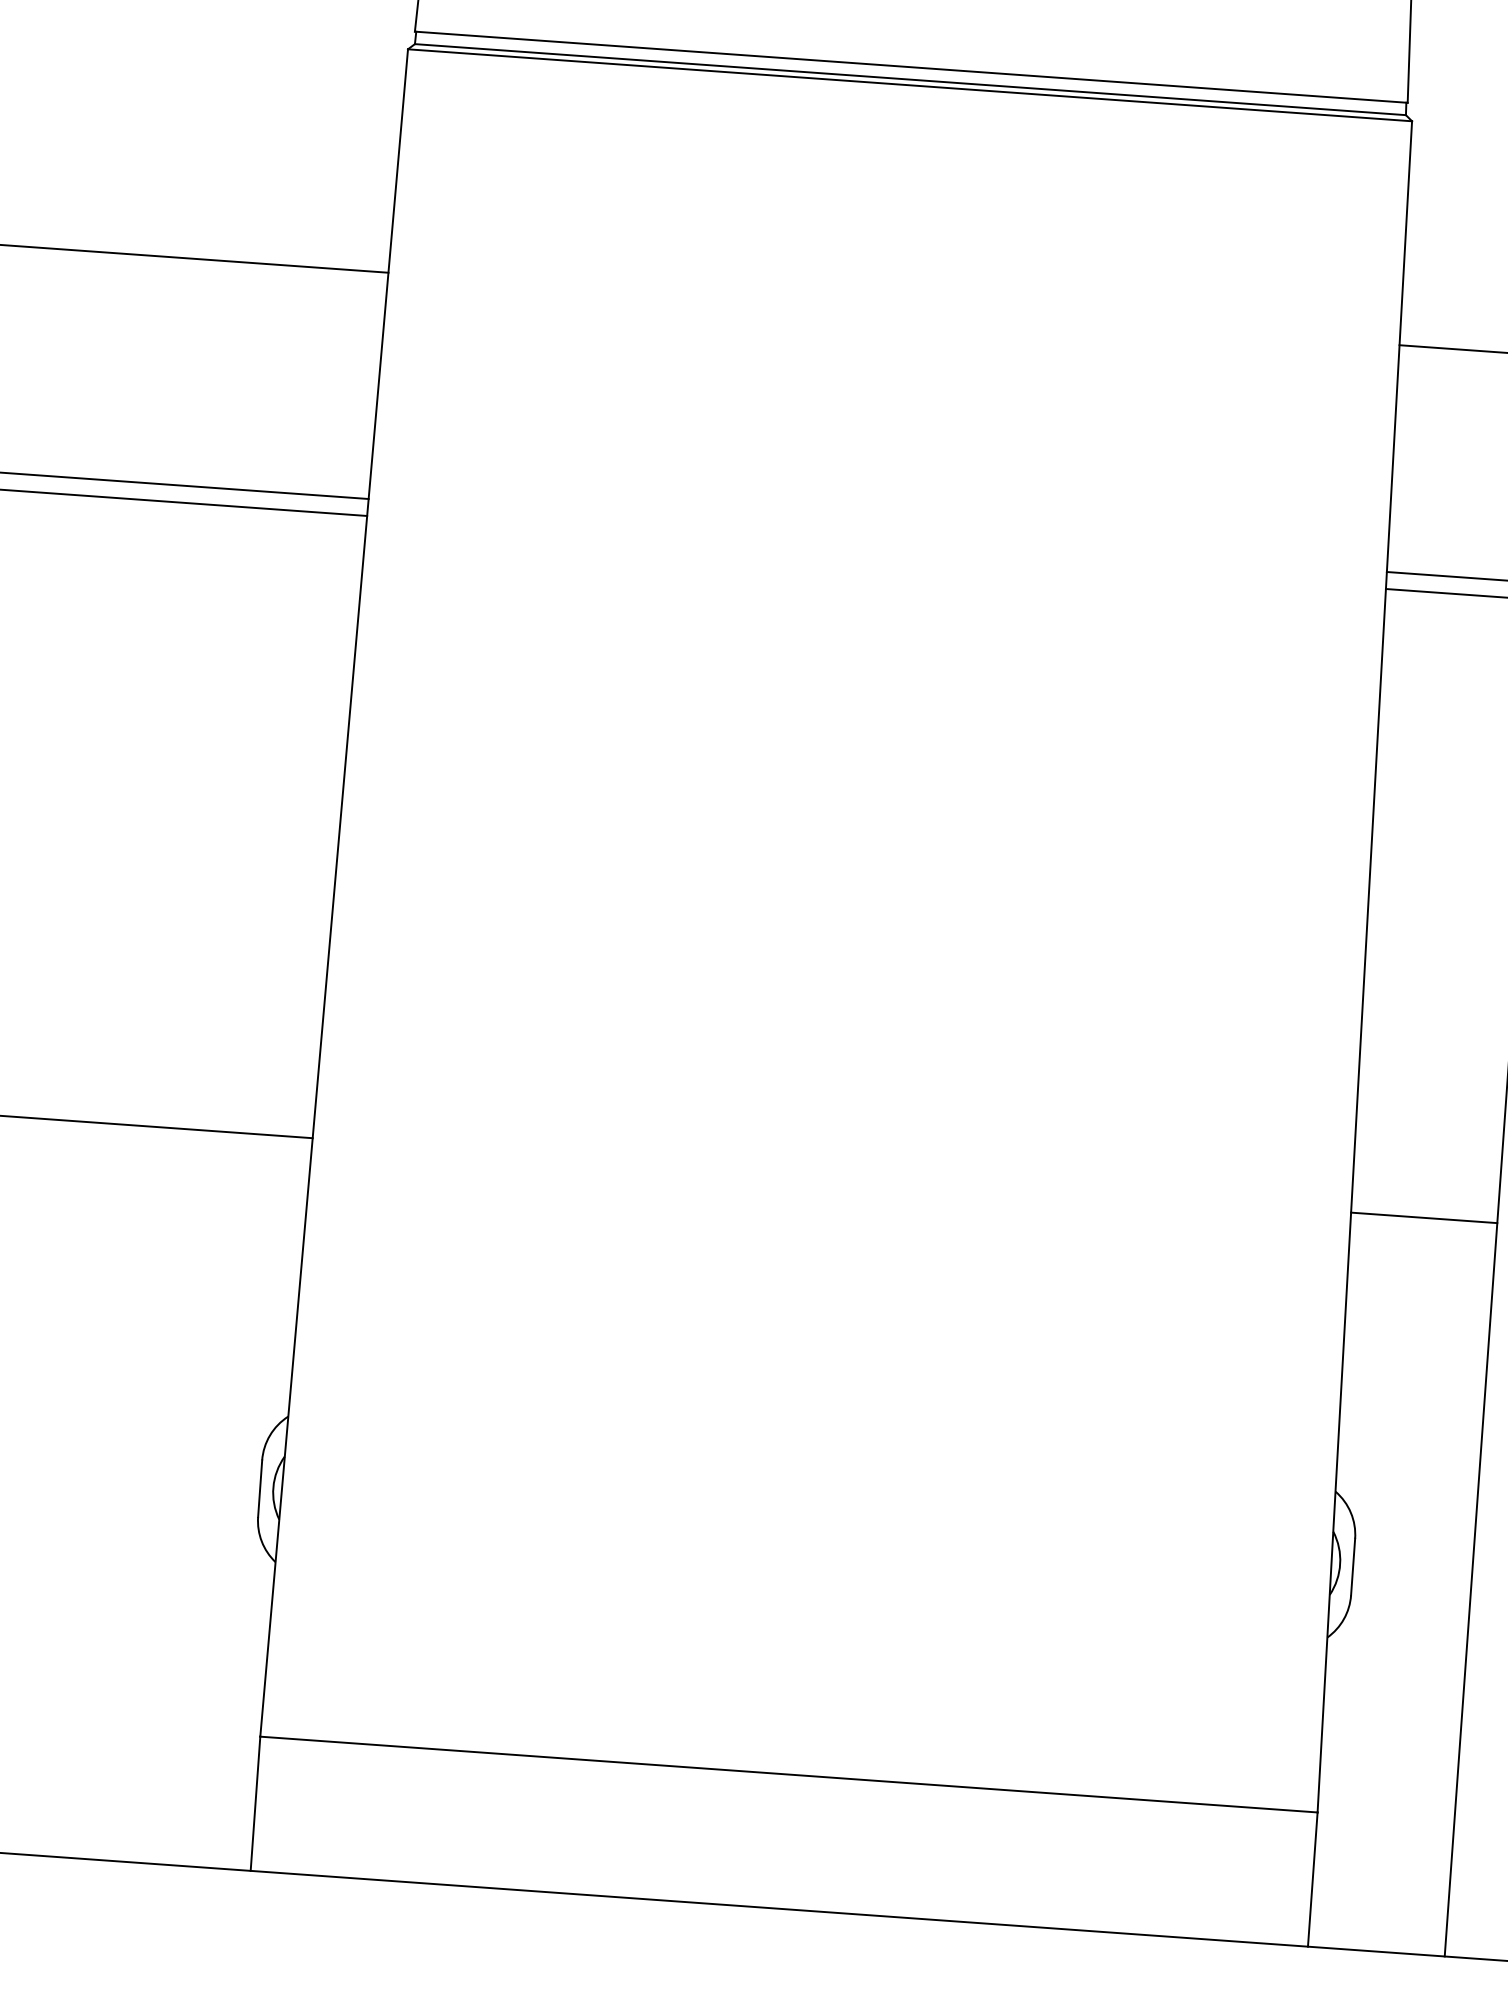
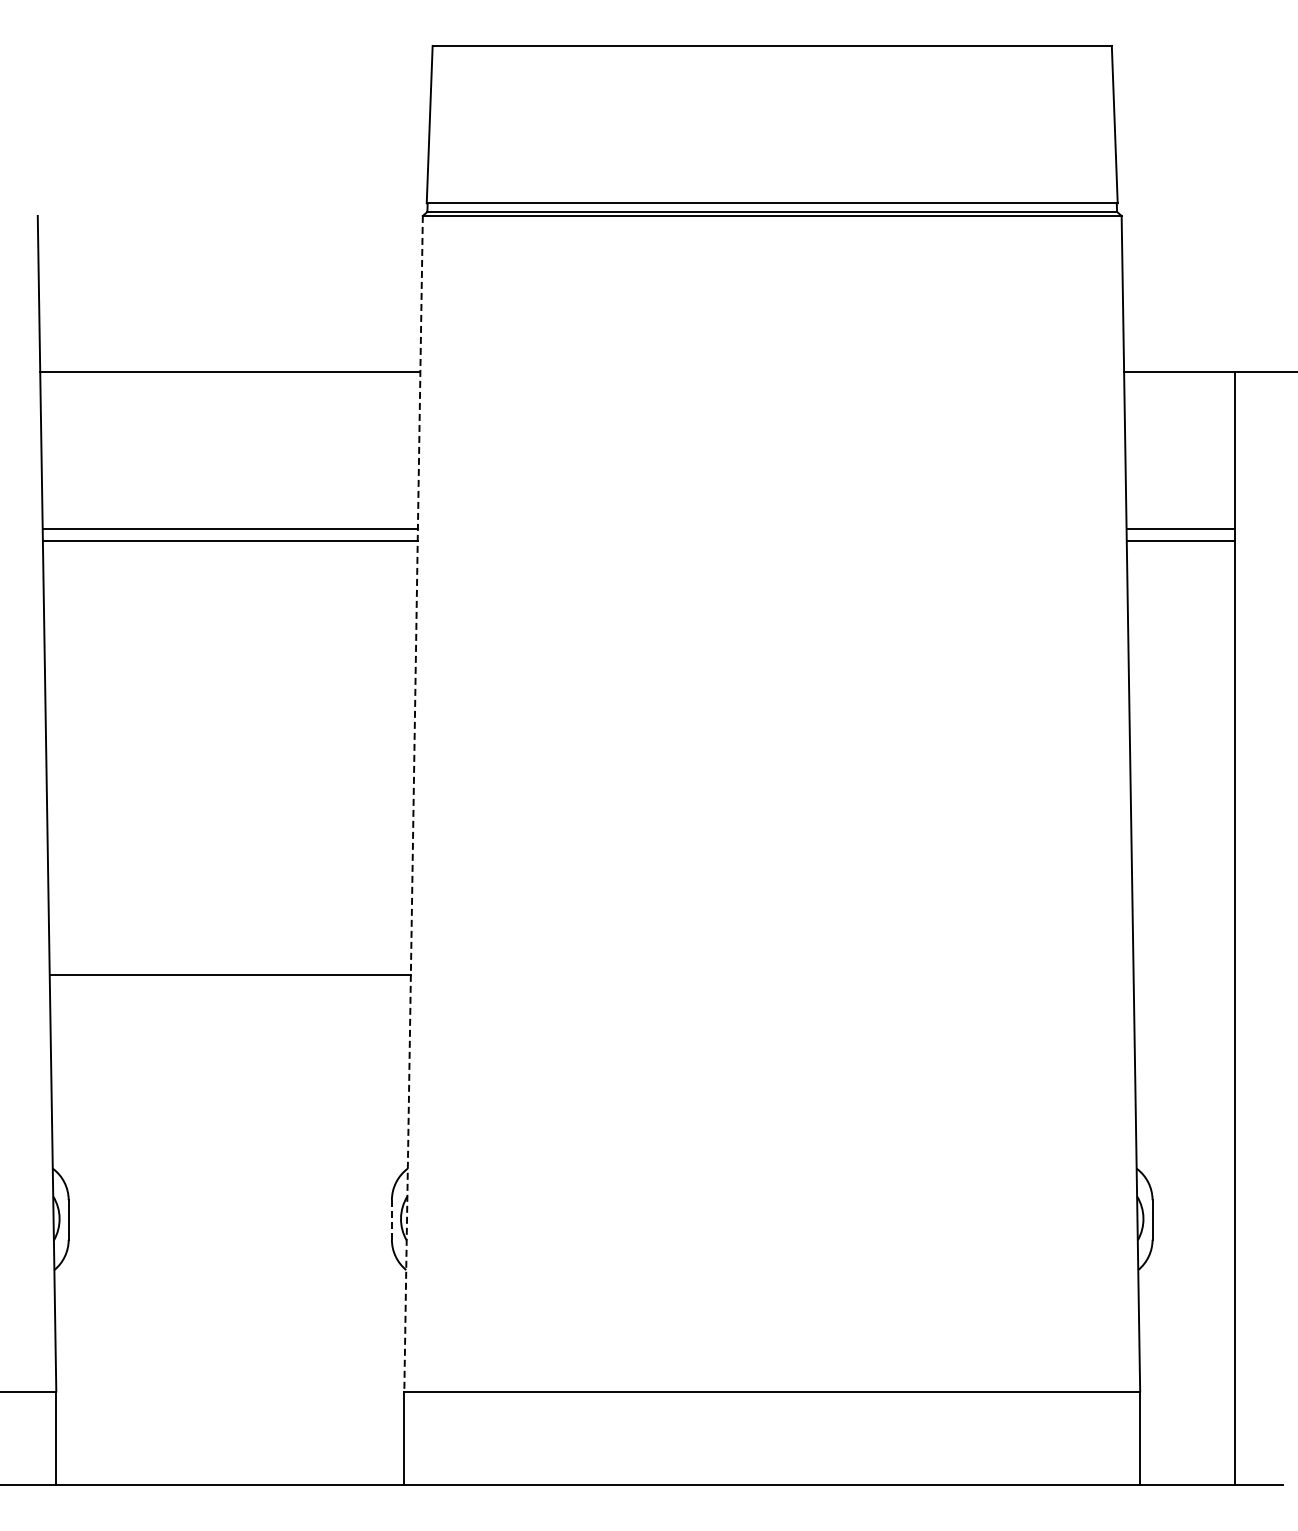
line: (334, 892) -> (413, 803), solid -> dashed
line: (1424, 1217) -> (1184, 974), removed
line: (259, 1487) -> (391, 1219), solid -> dashed

